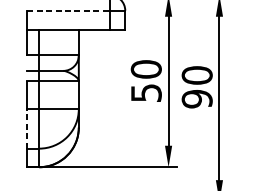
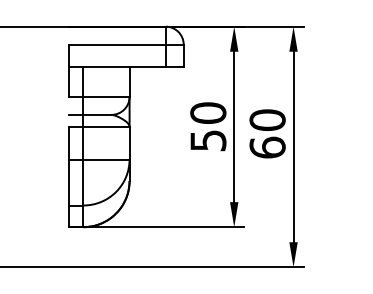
line: (69, 10) -> (118, 44), dashed -> solid
text: (197, 98) -> (267, 147), 90 -> 60
line: (27, 128) -> (69, 182), dashed -> solid

